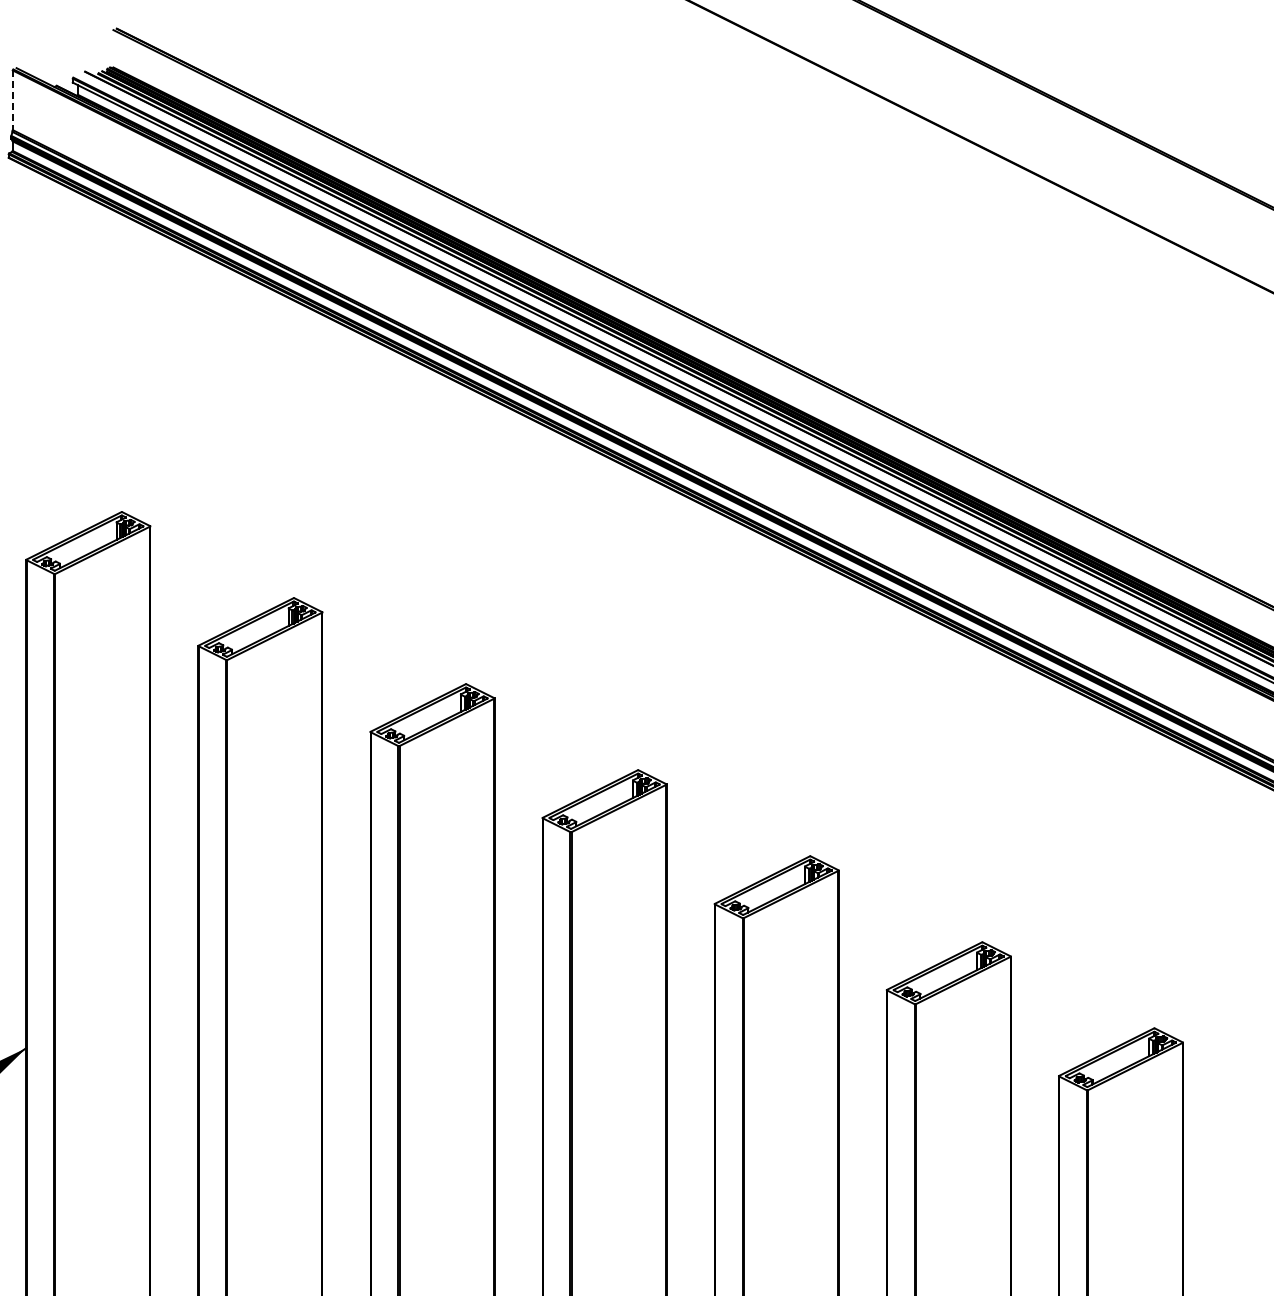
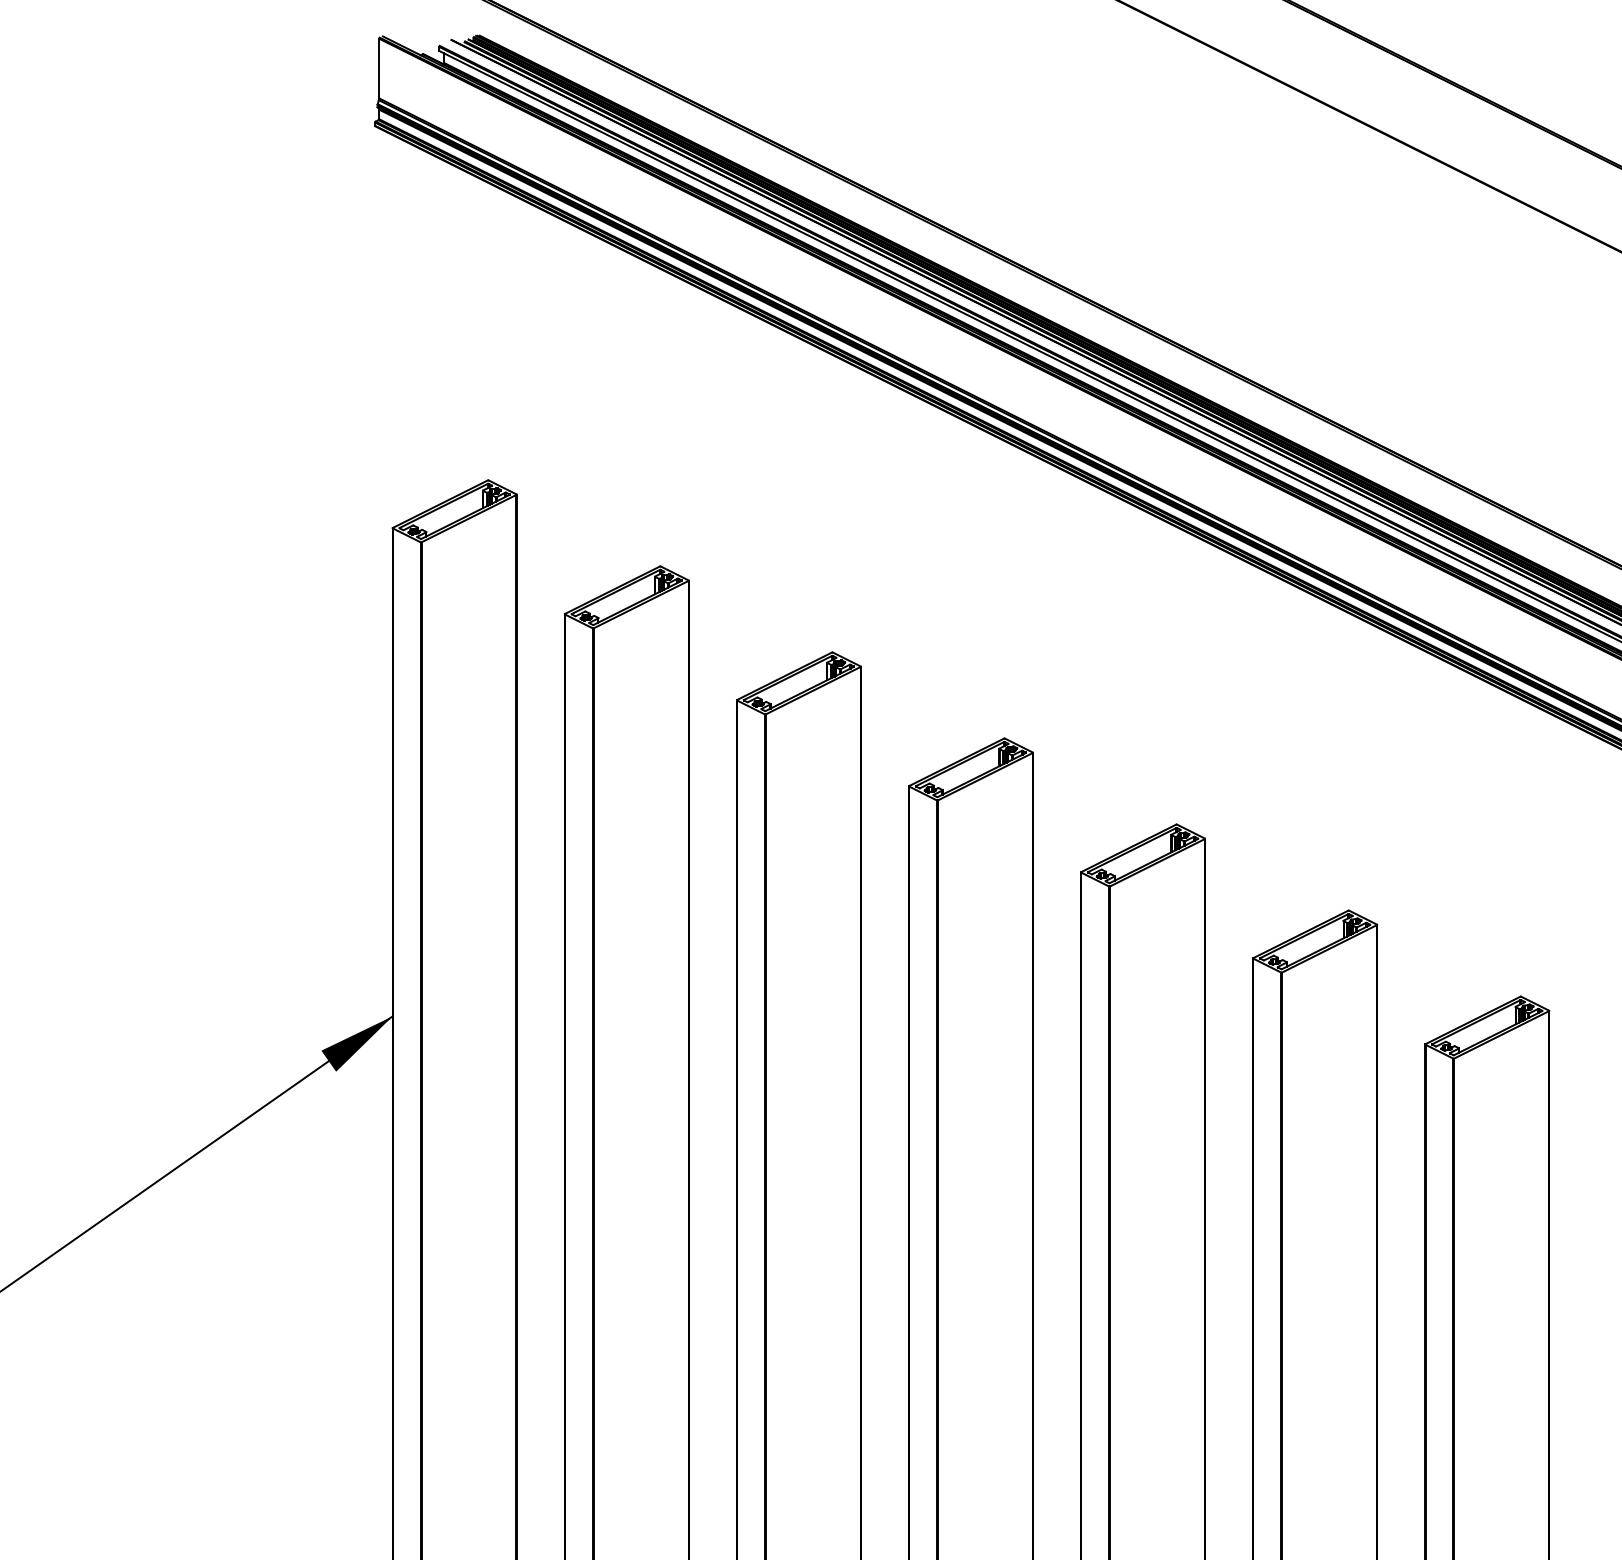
line: (13, 100) -> (379, 68), dashed -> solid

